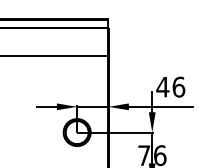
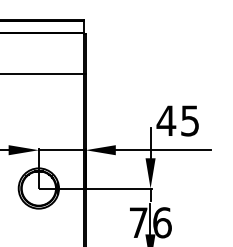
text: (178, 86) -> (189, 119), 46 -> 45

